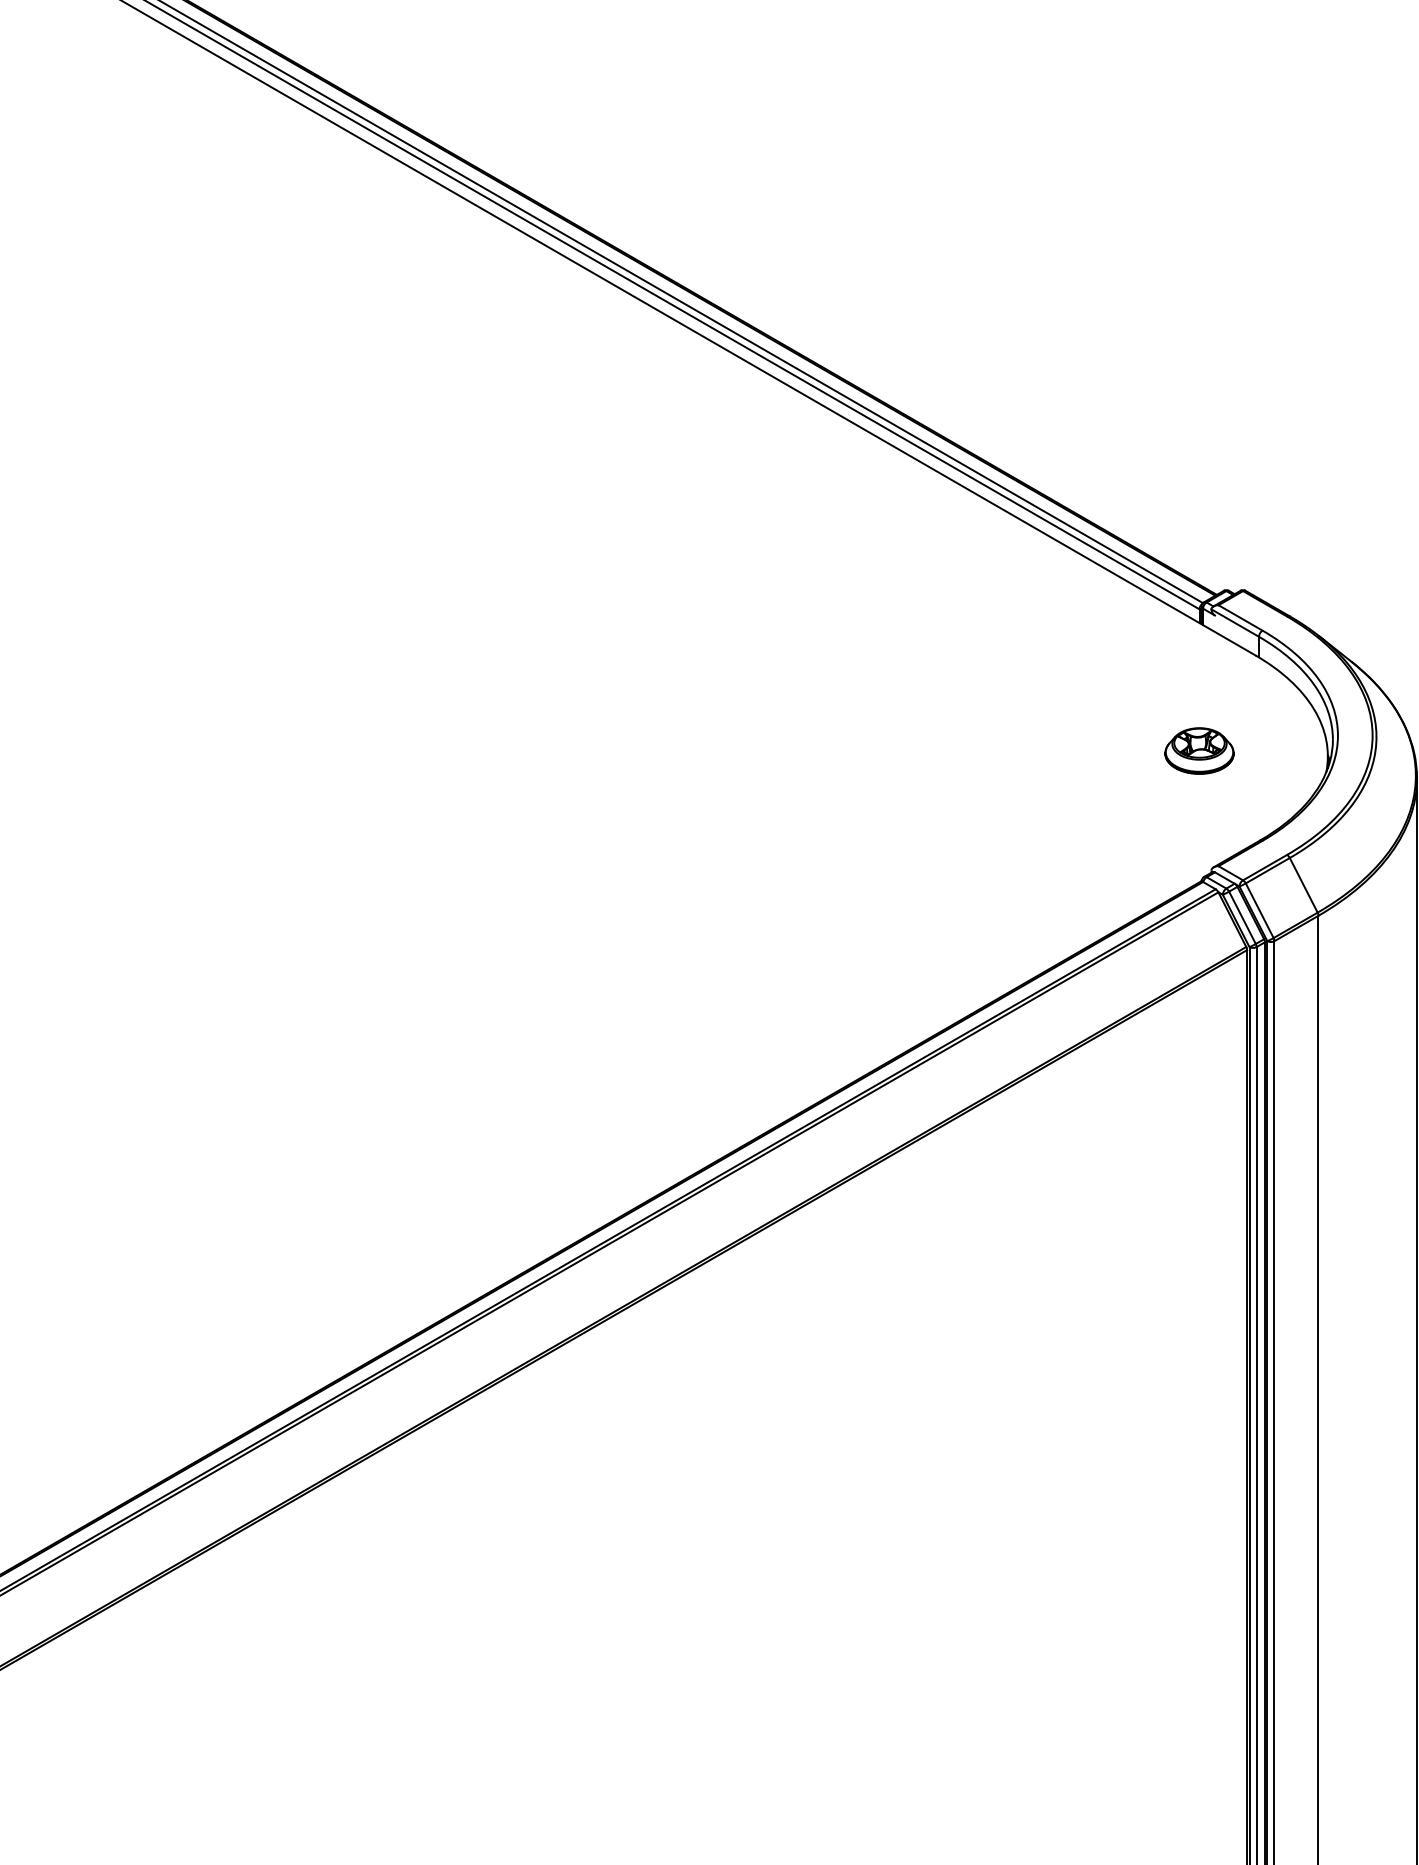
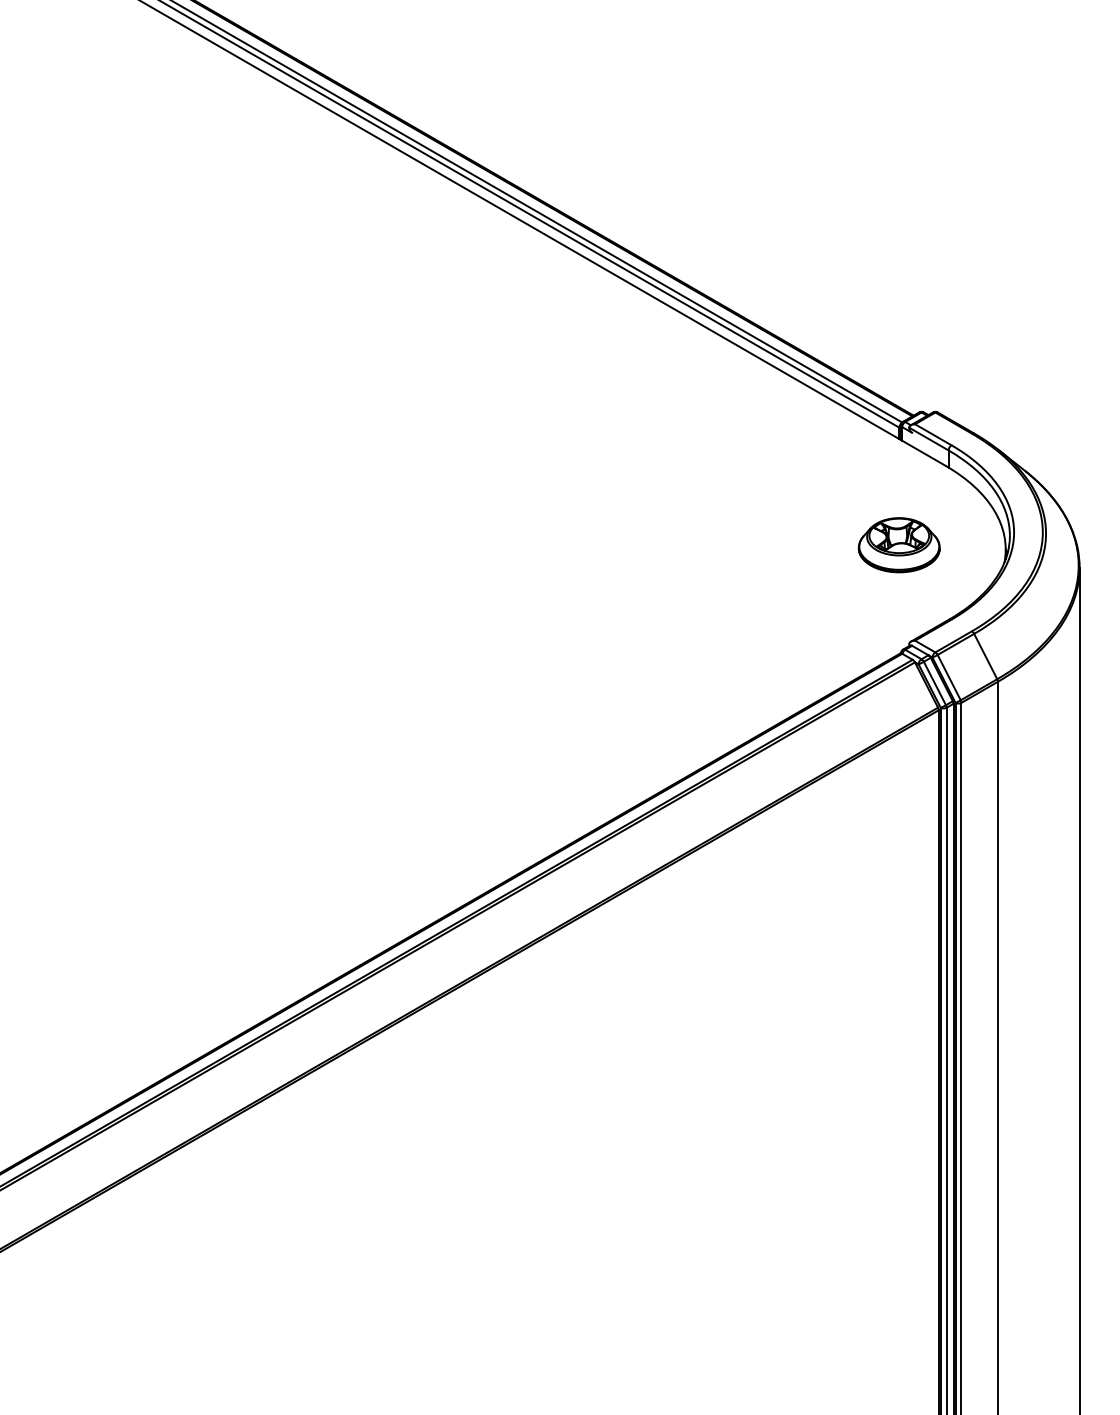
part: (1199, 750) -> (899, 544), size x1.43

